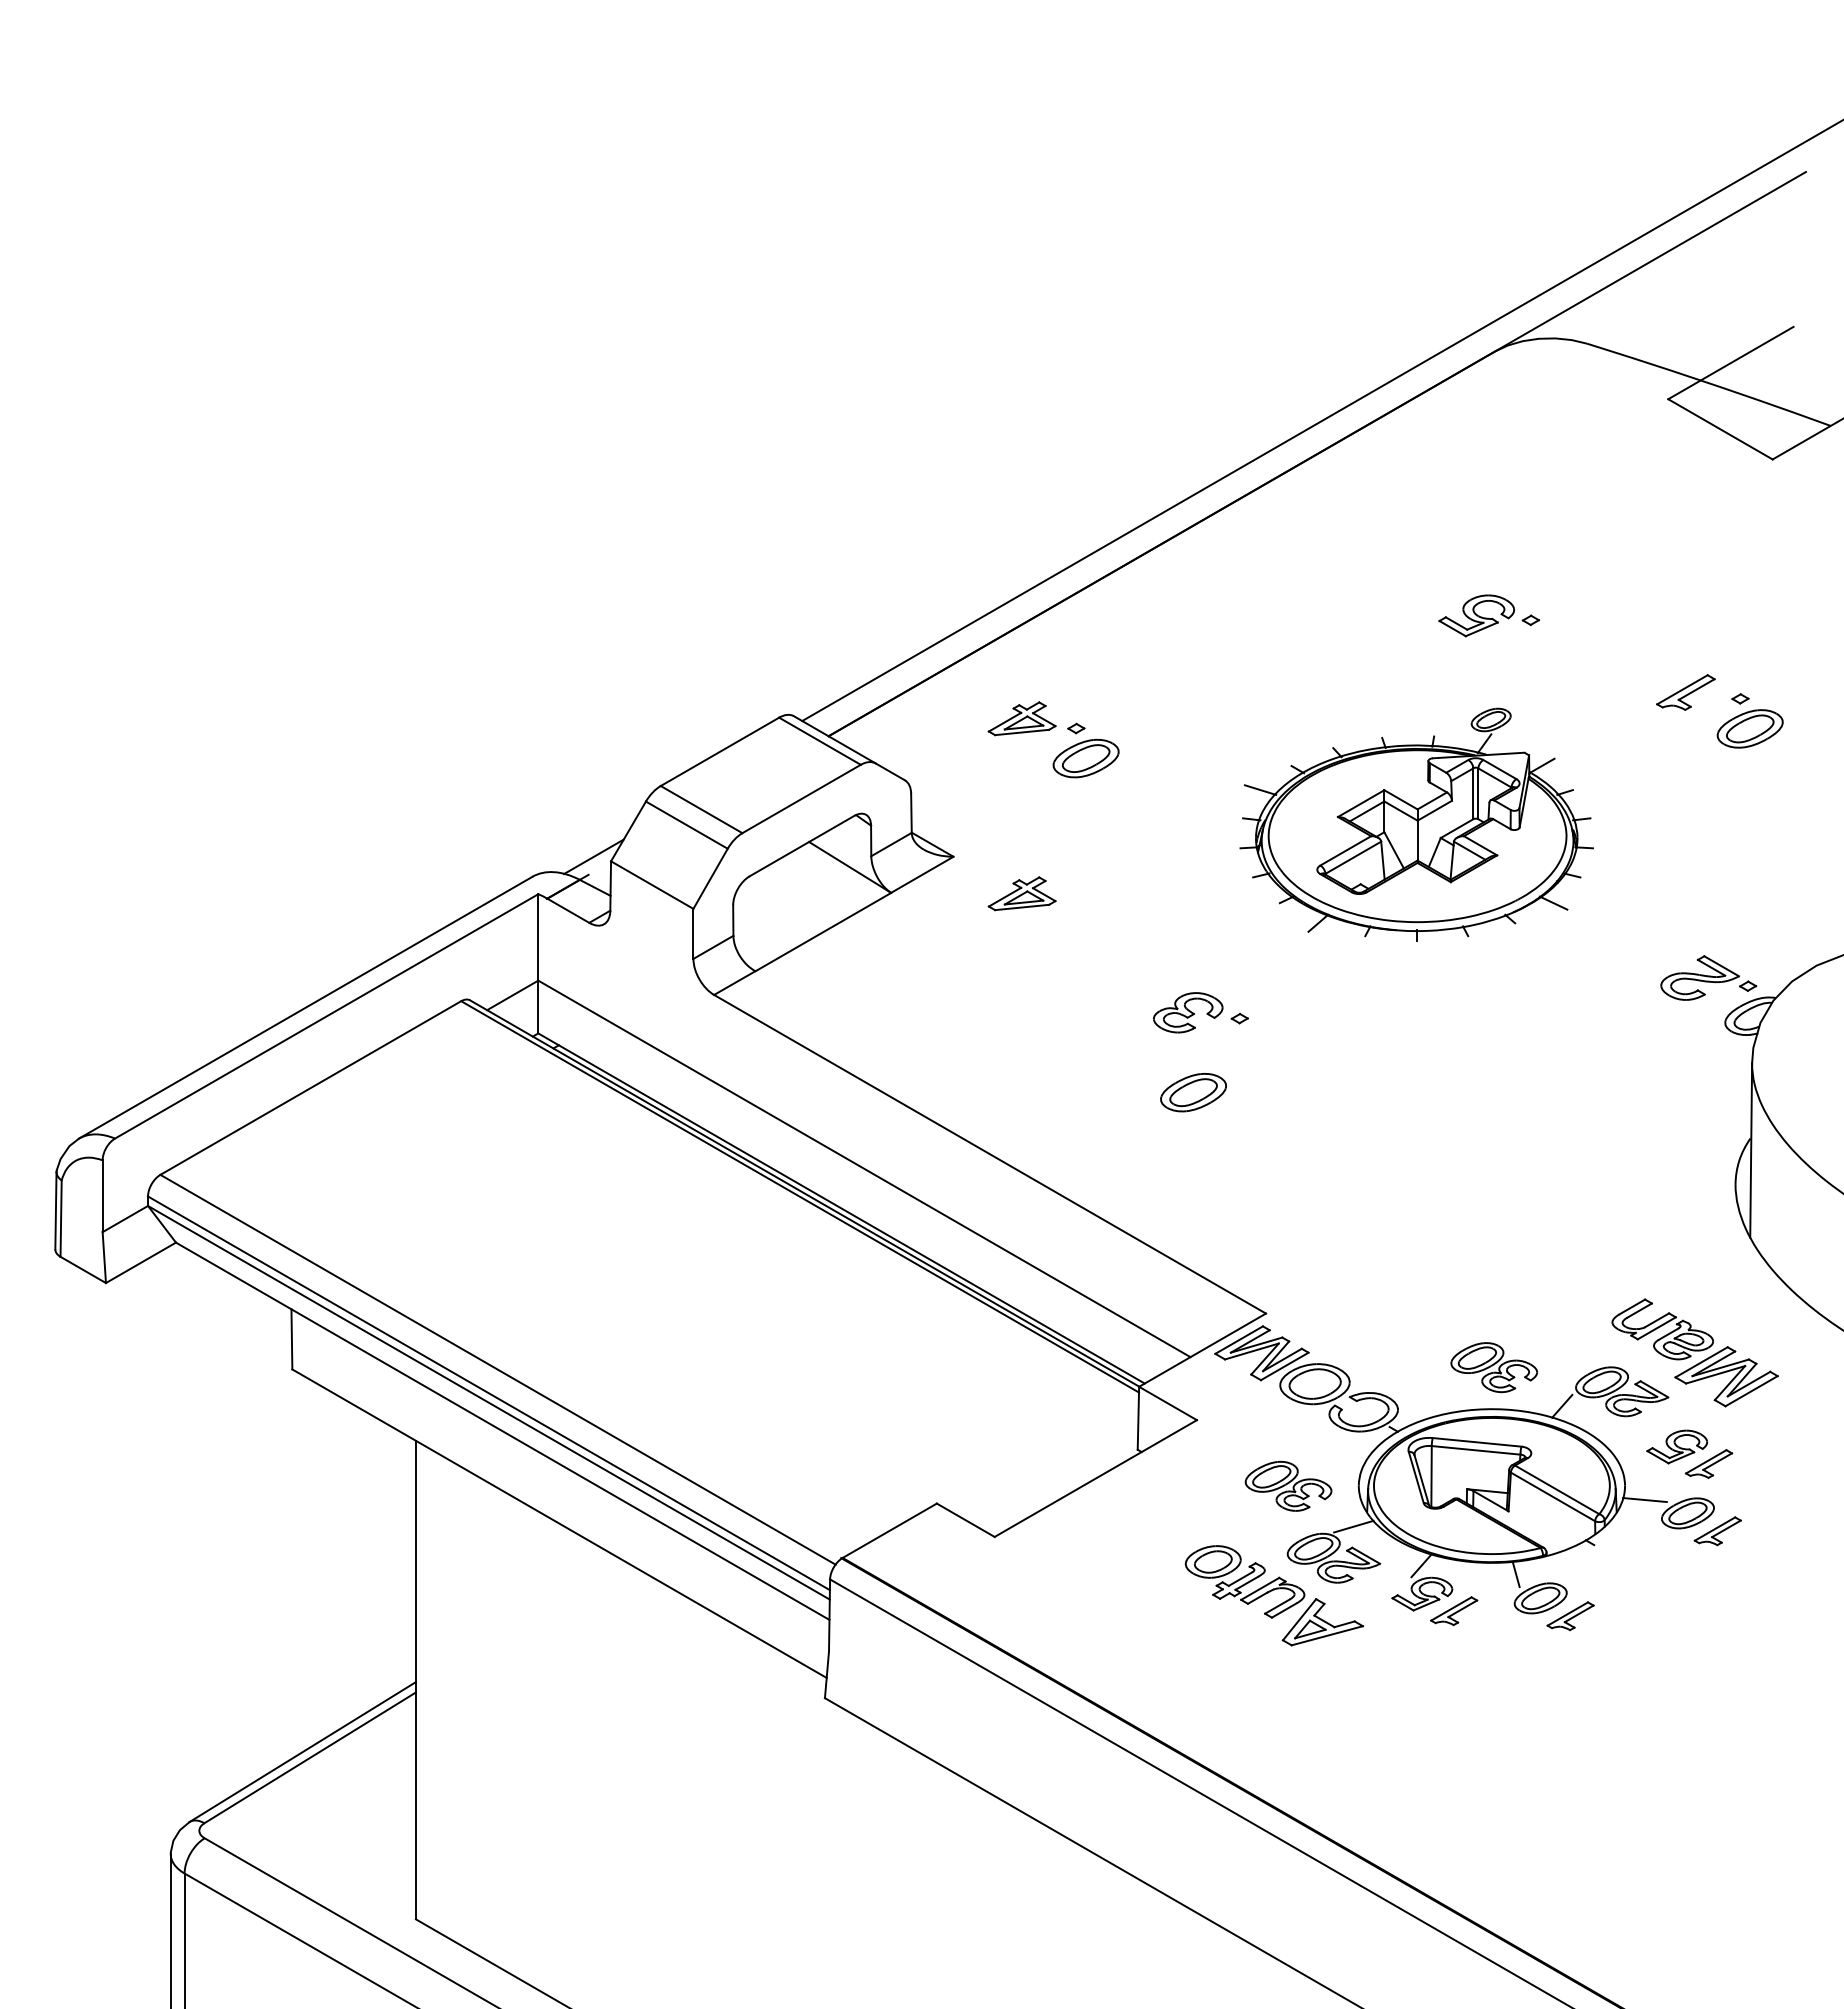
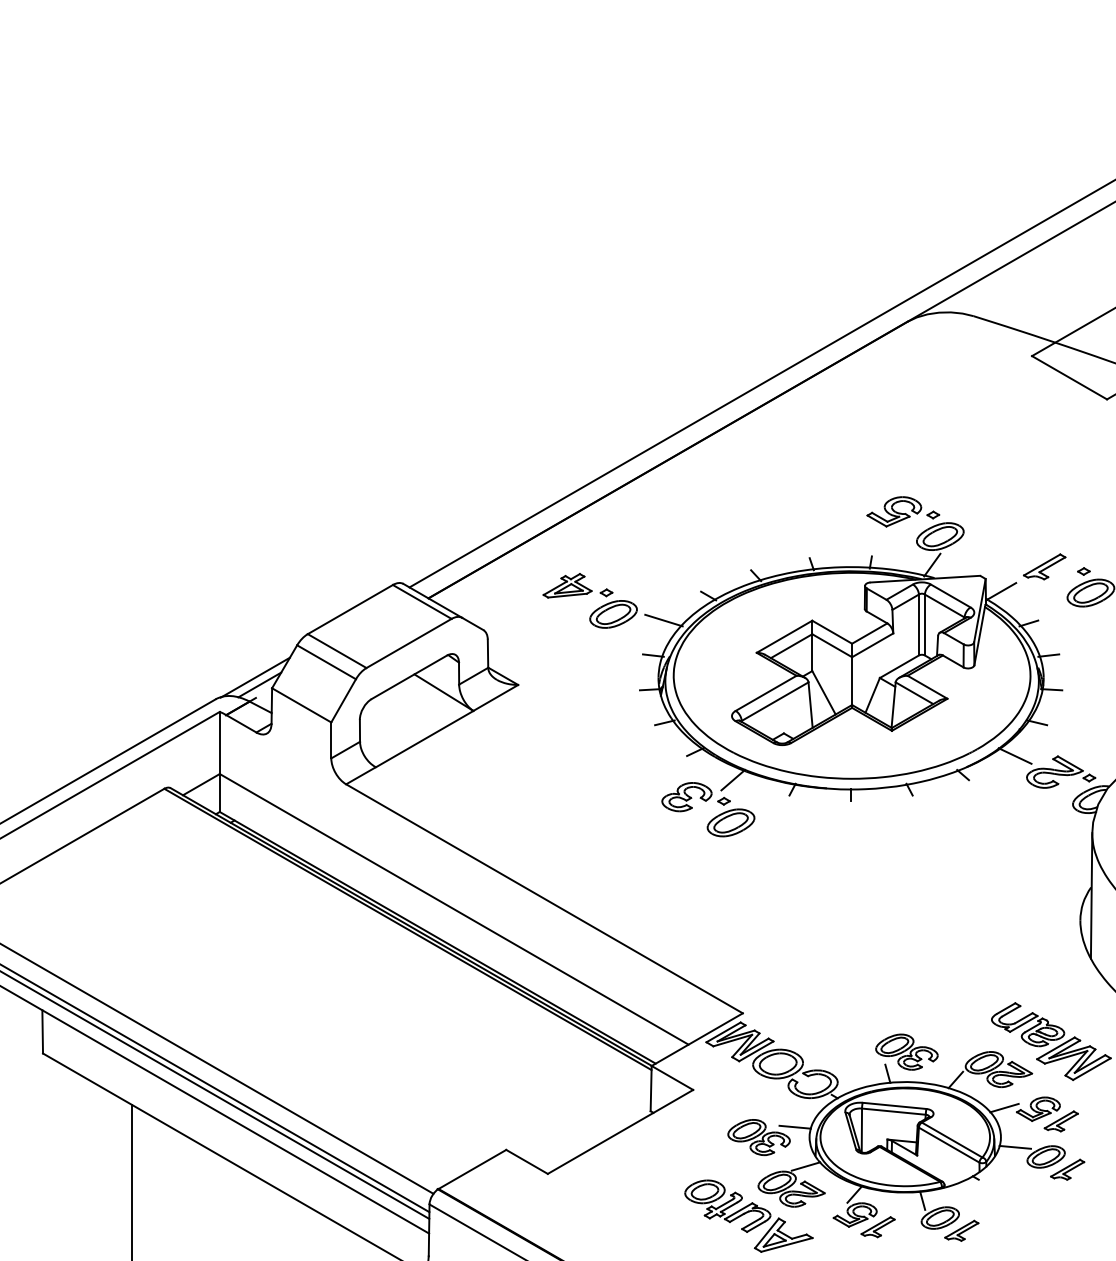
part: (1416, 824) -> (851, 661), size x1.67
line: (587, 846) -> (255, 677), added
part: (1021, 893) -> (567, 711), removed
part: (1193, 1092) -> (731, 822), moved
line: (1467, 1397) -> (887, 1073), added
line: (1629, 1445) -> (1004, 1108), added
line: (1338, 1472) -> (794, 1127), added

